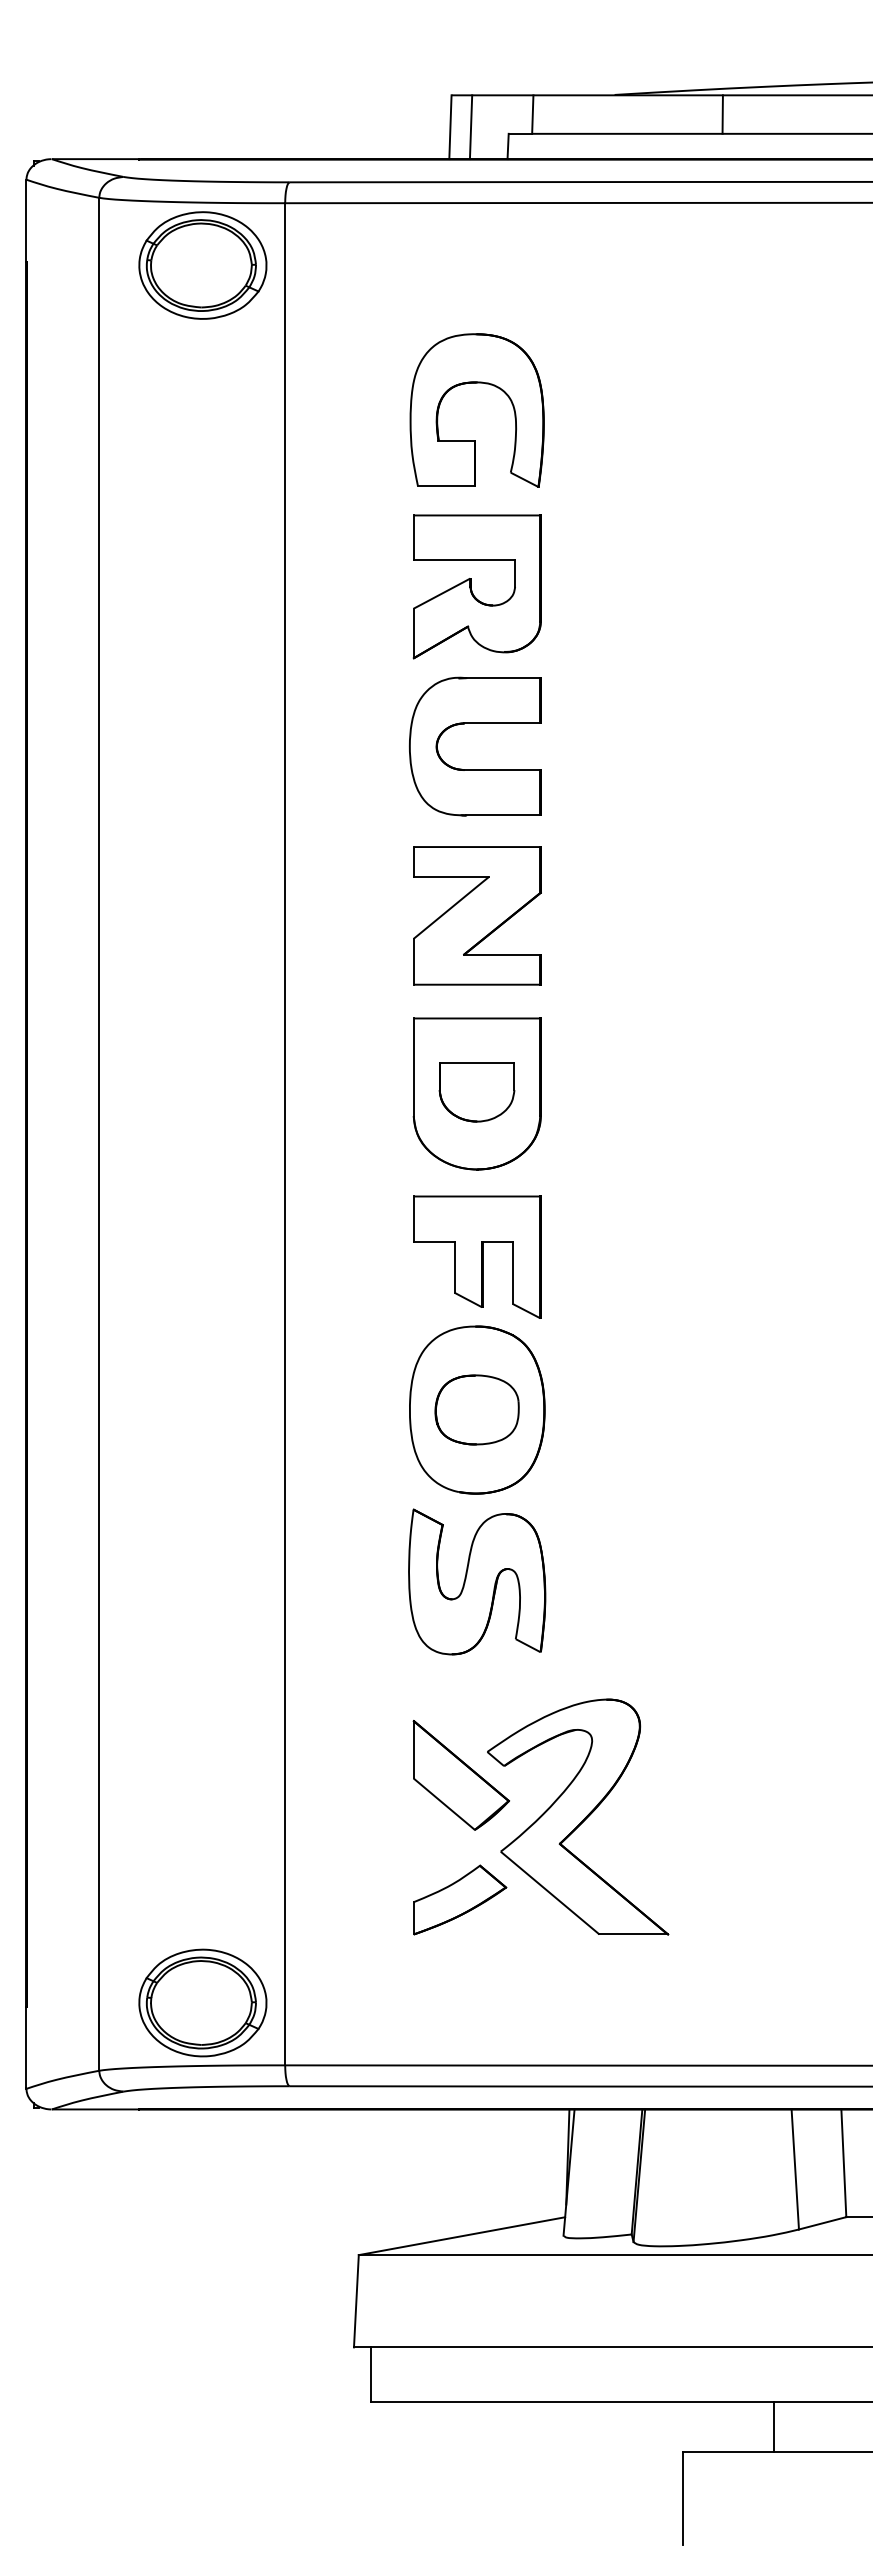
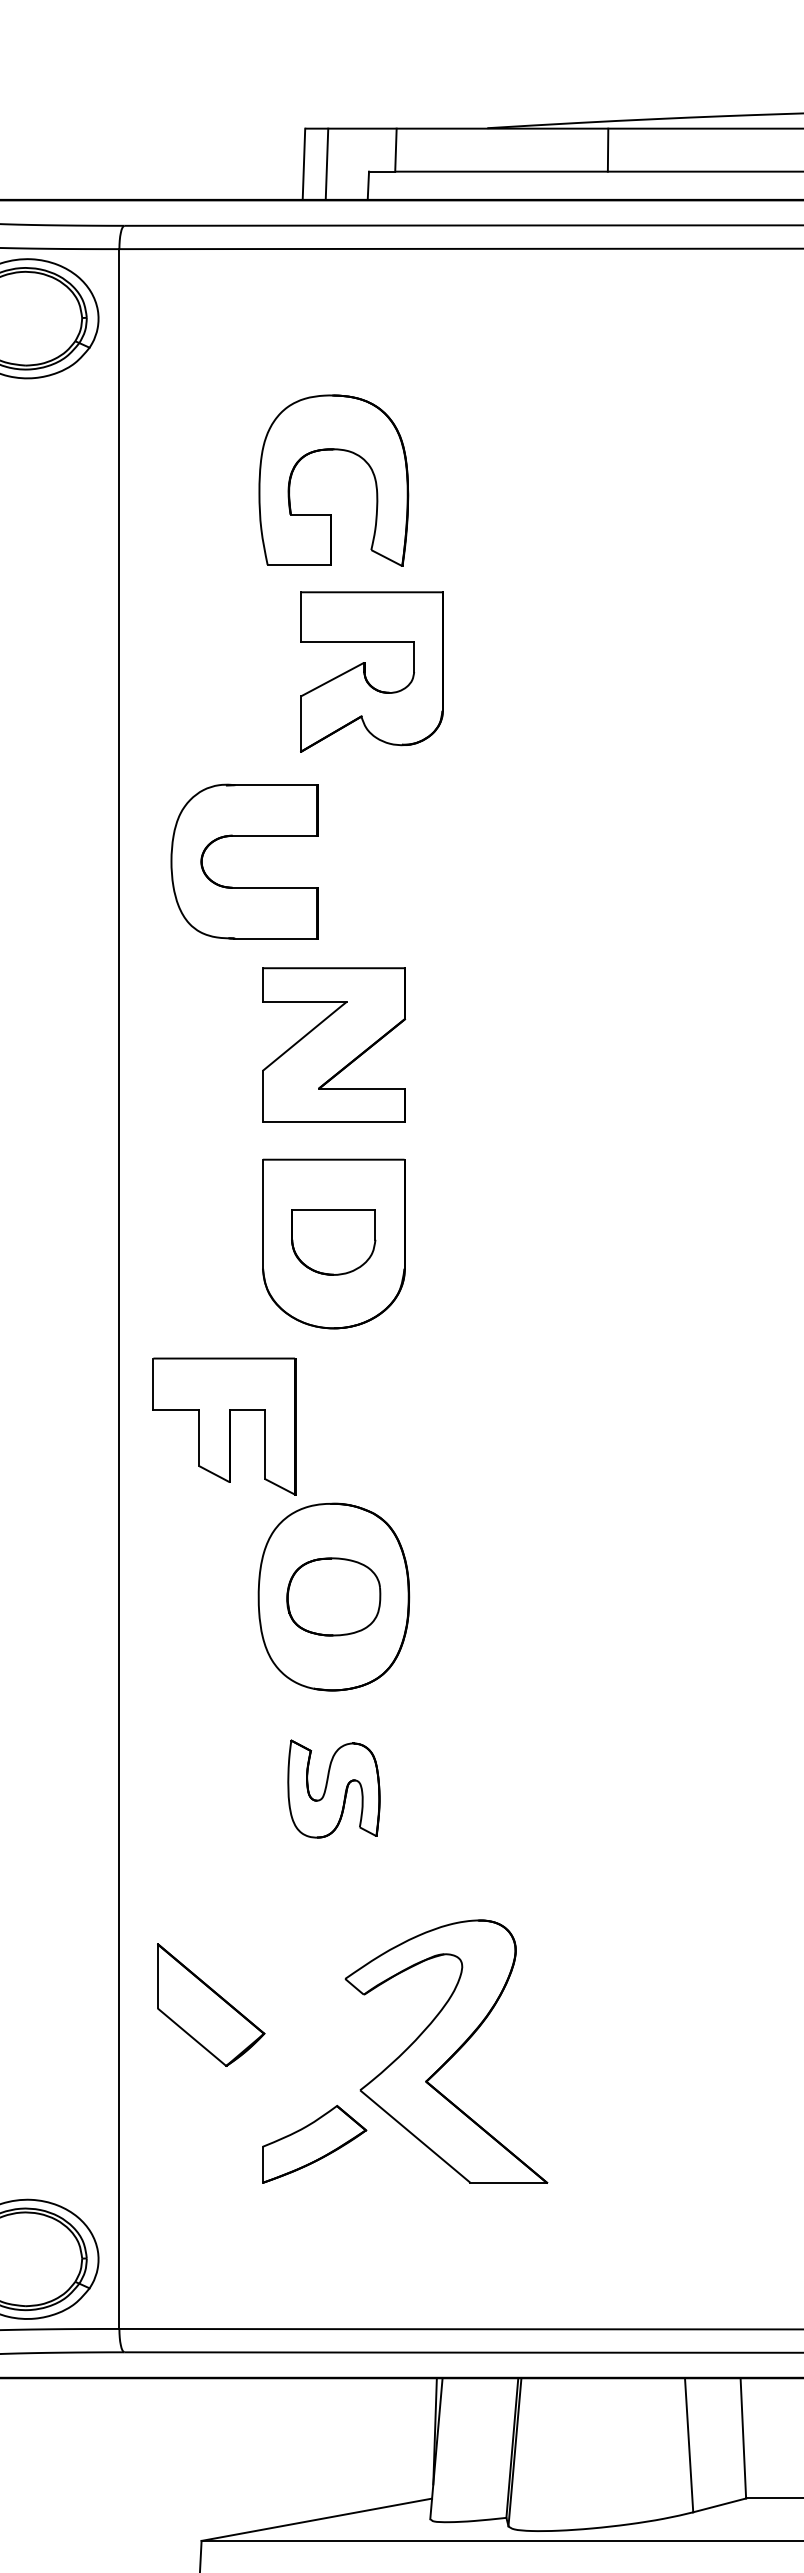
part: (476, 586) -> (371, 671), moved
part: (474, 723) -> (243, 835), moved
part: (477, 1256) -> (224, 1425), moved
part: (477, 1581) -> (334, 1788), size x0.6
part: (461, 1775) -> (211, 2005), moved

